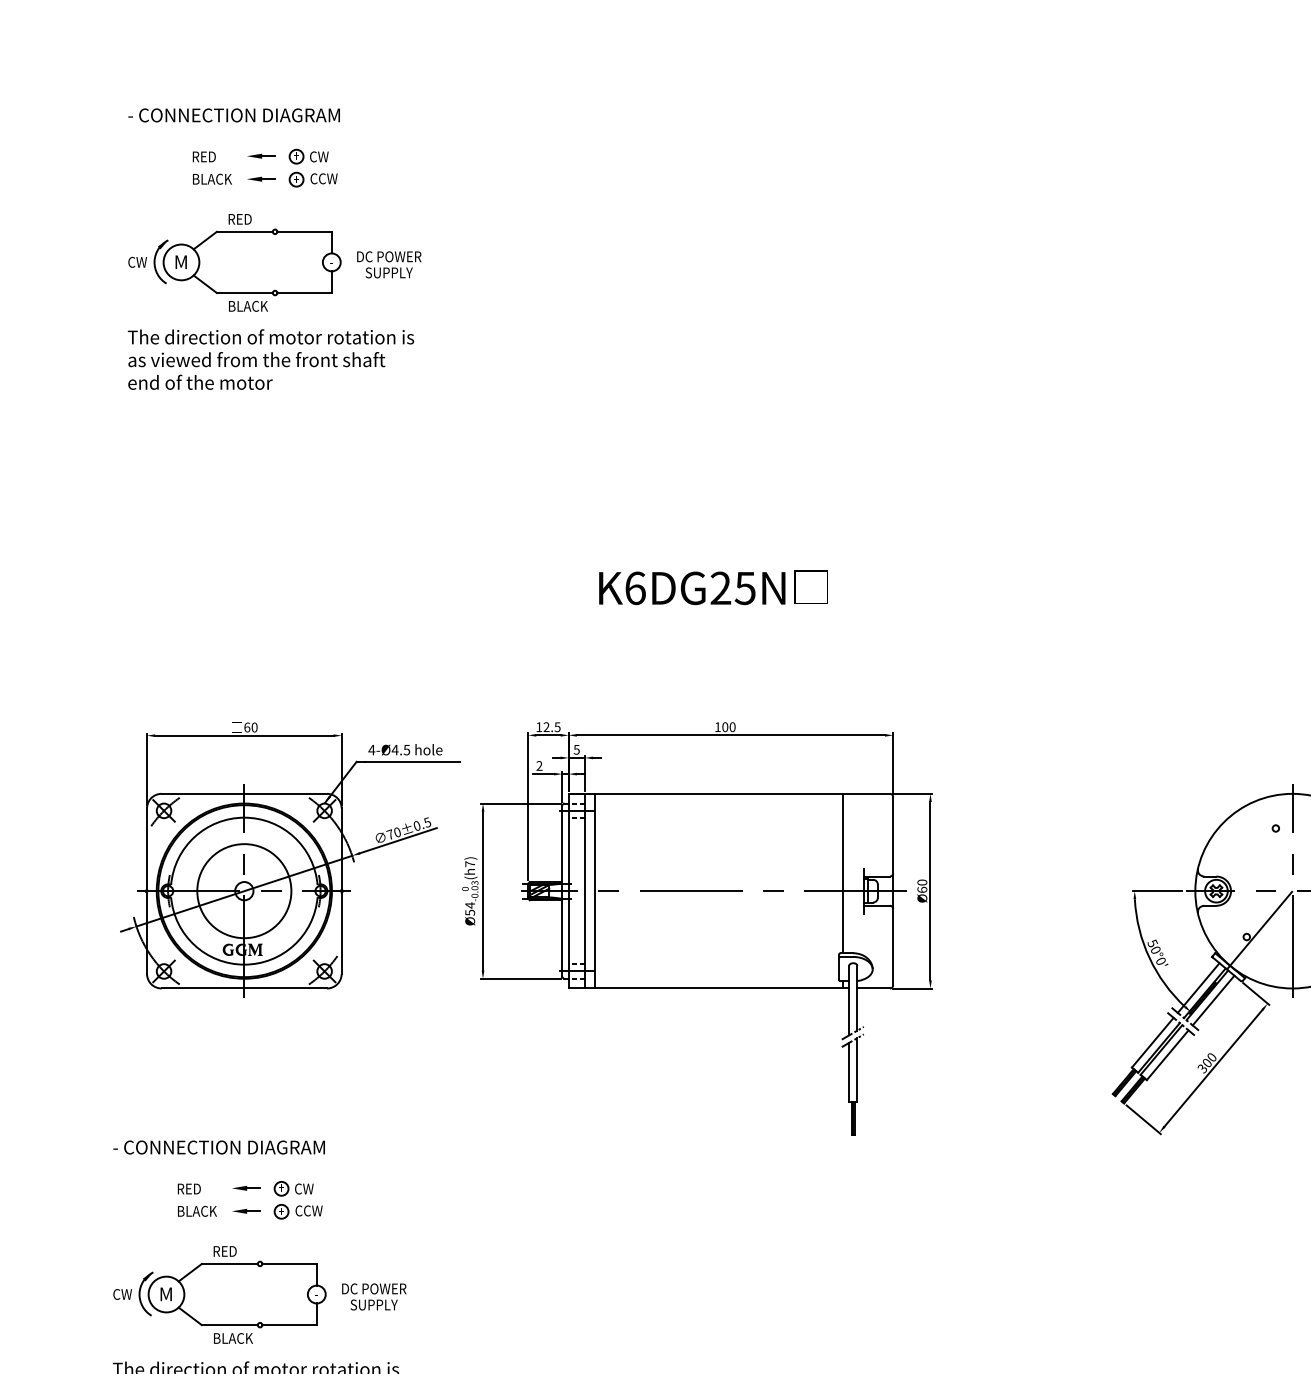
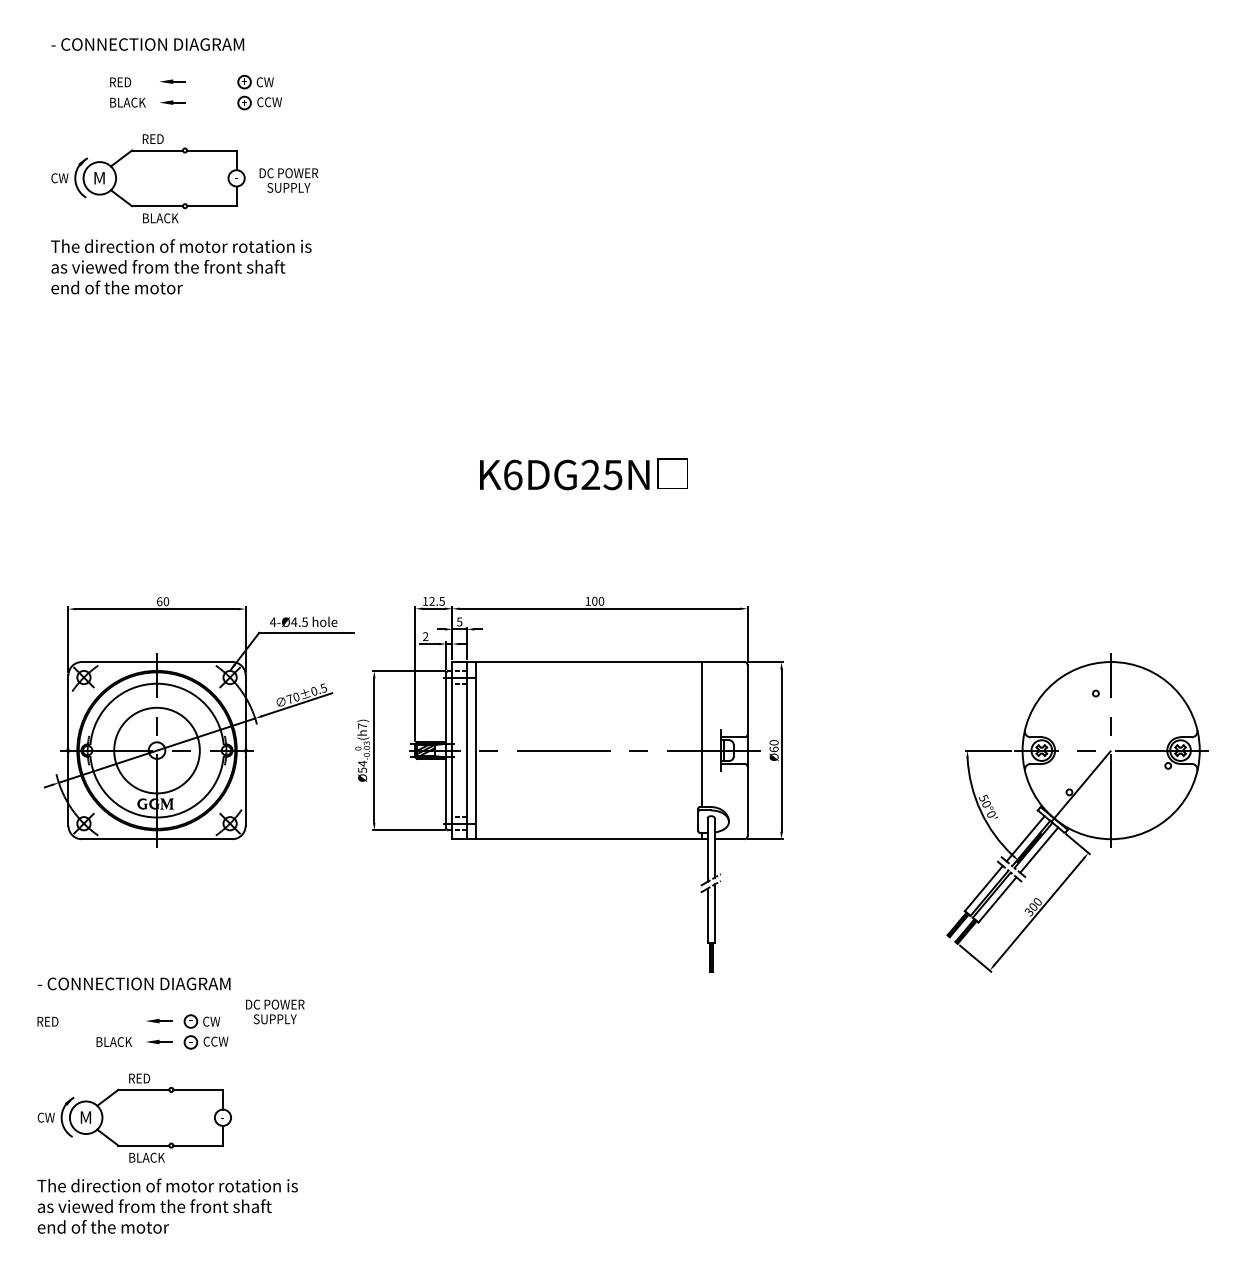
part: (312, 168) -> (259, 92), moved
text: (188, 1188) -> (47, 1021), moved
text: (374, 1296) -> (275, 1011), moved

